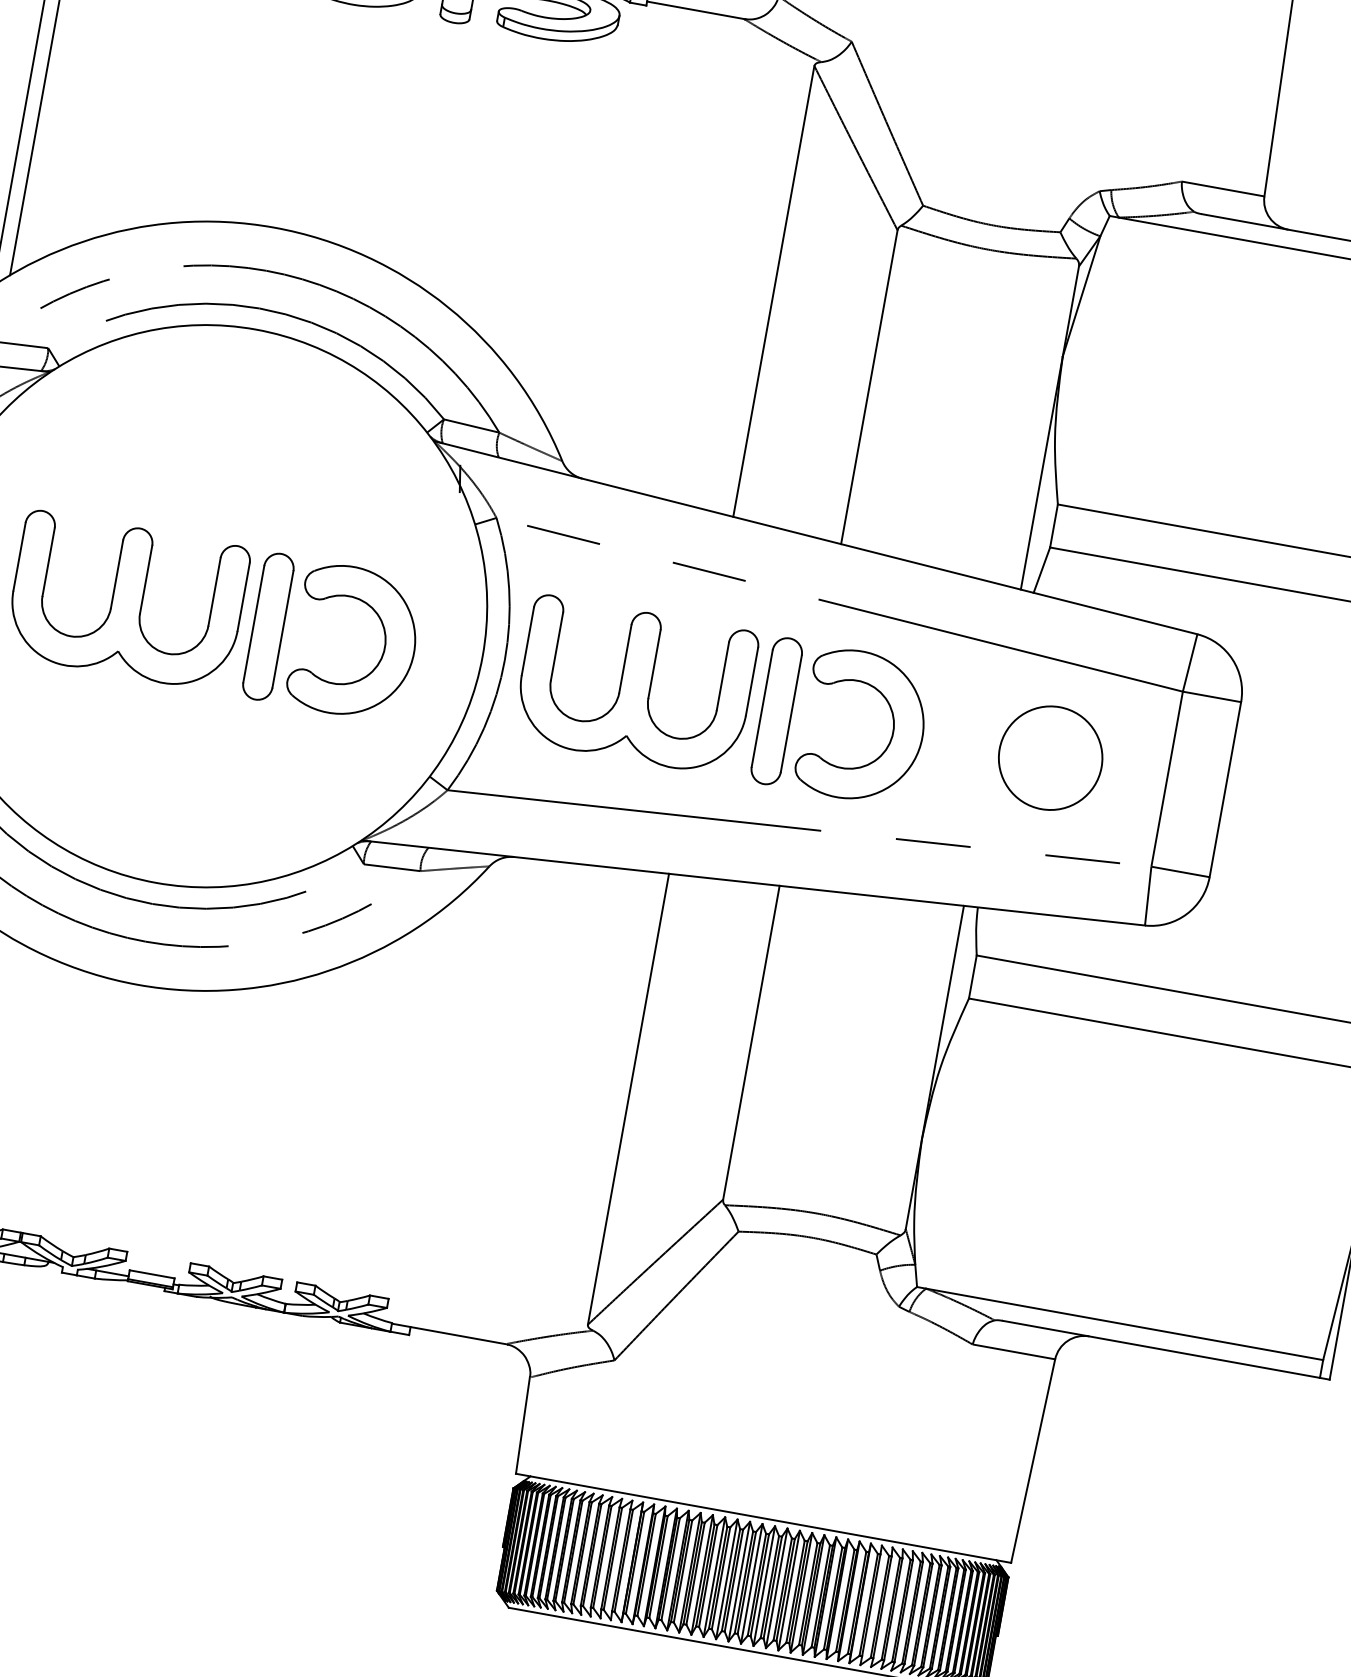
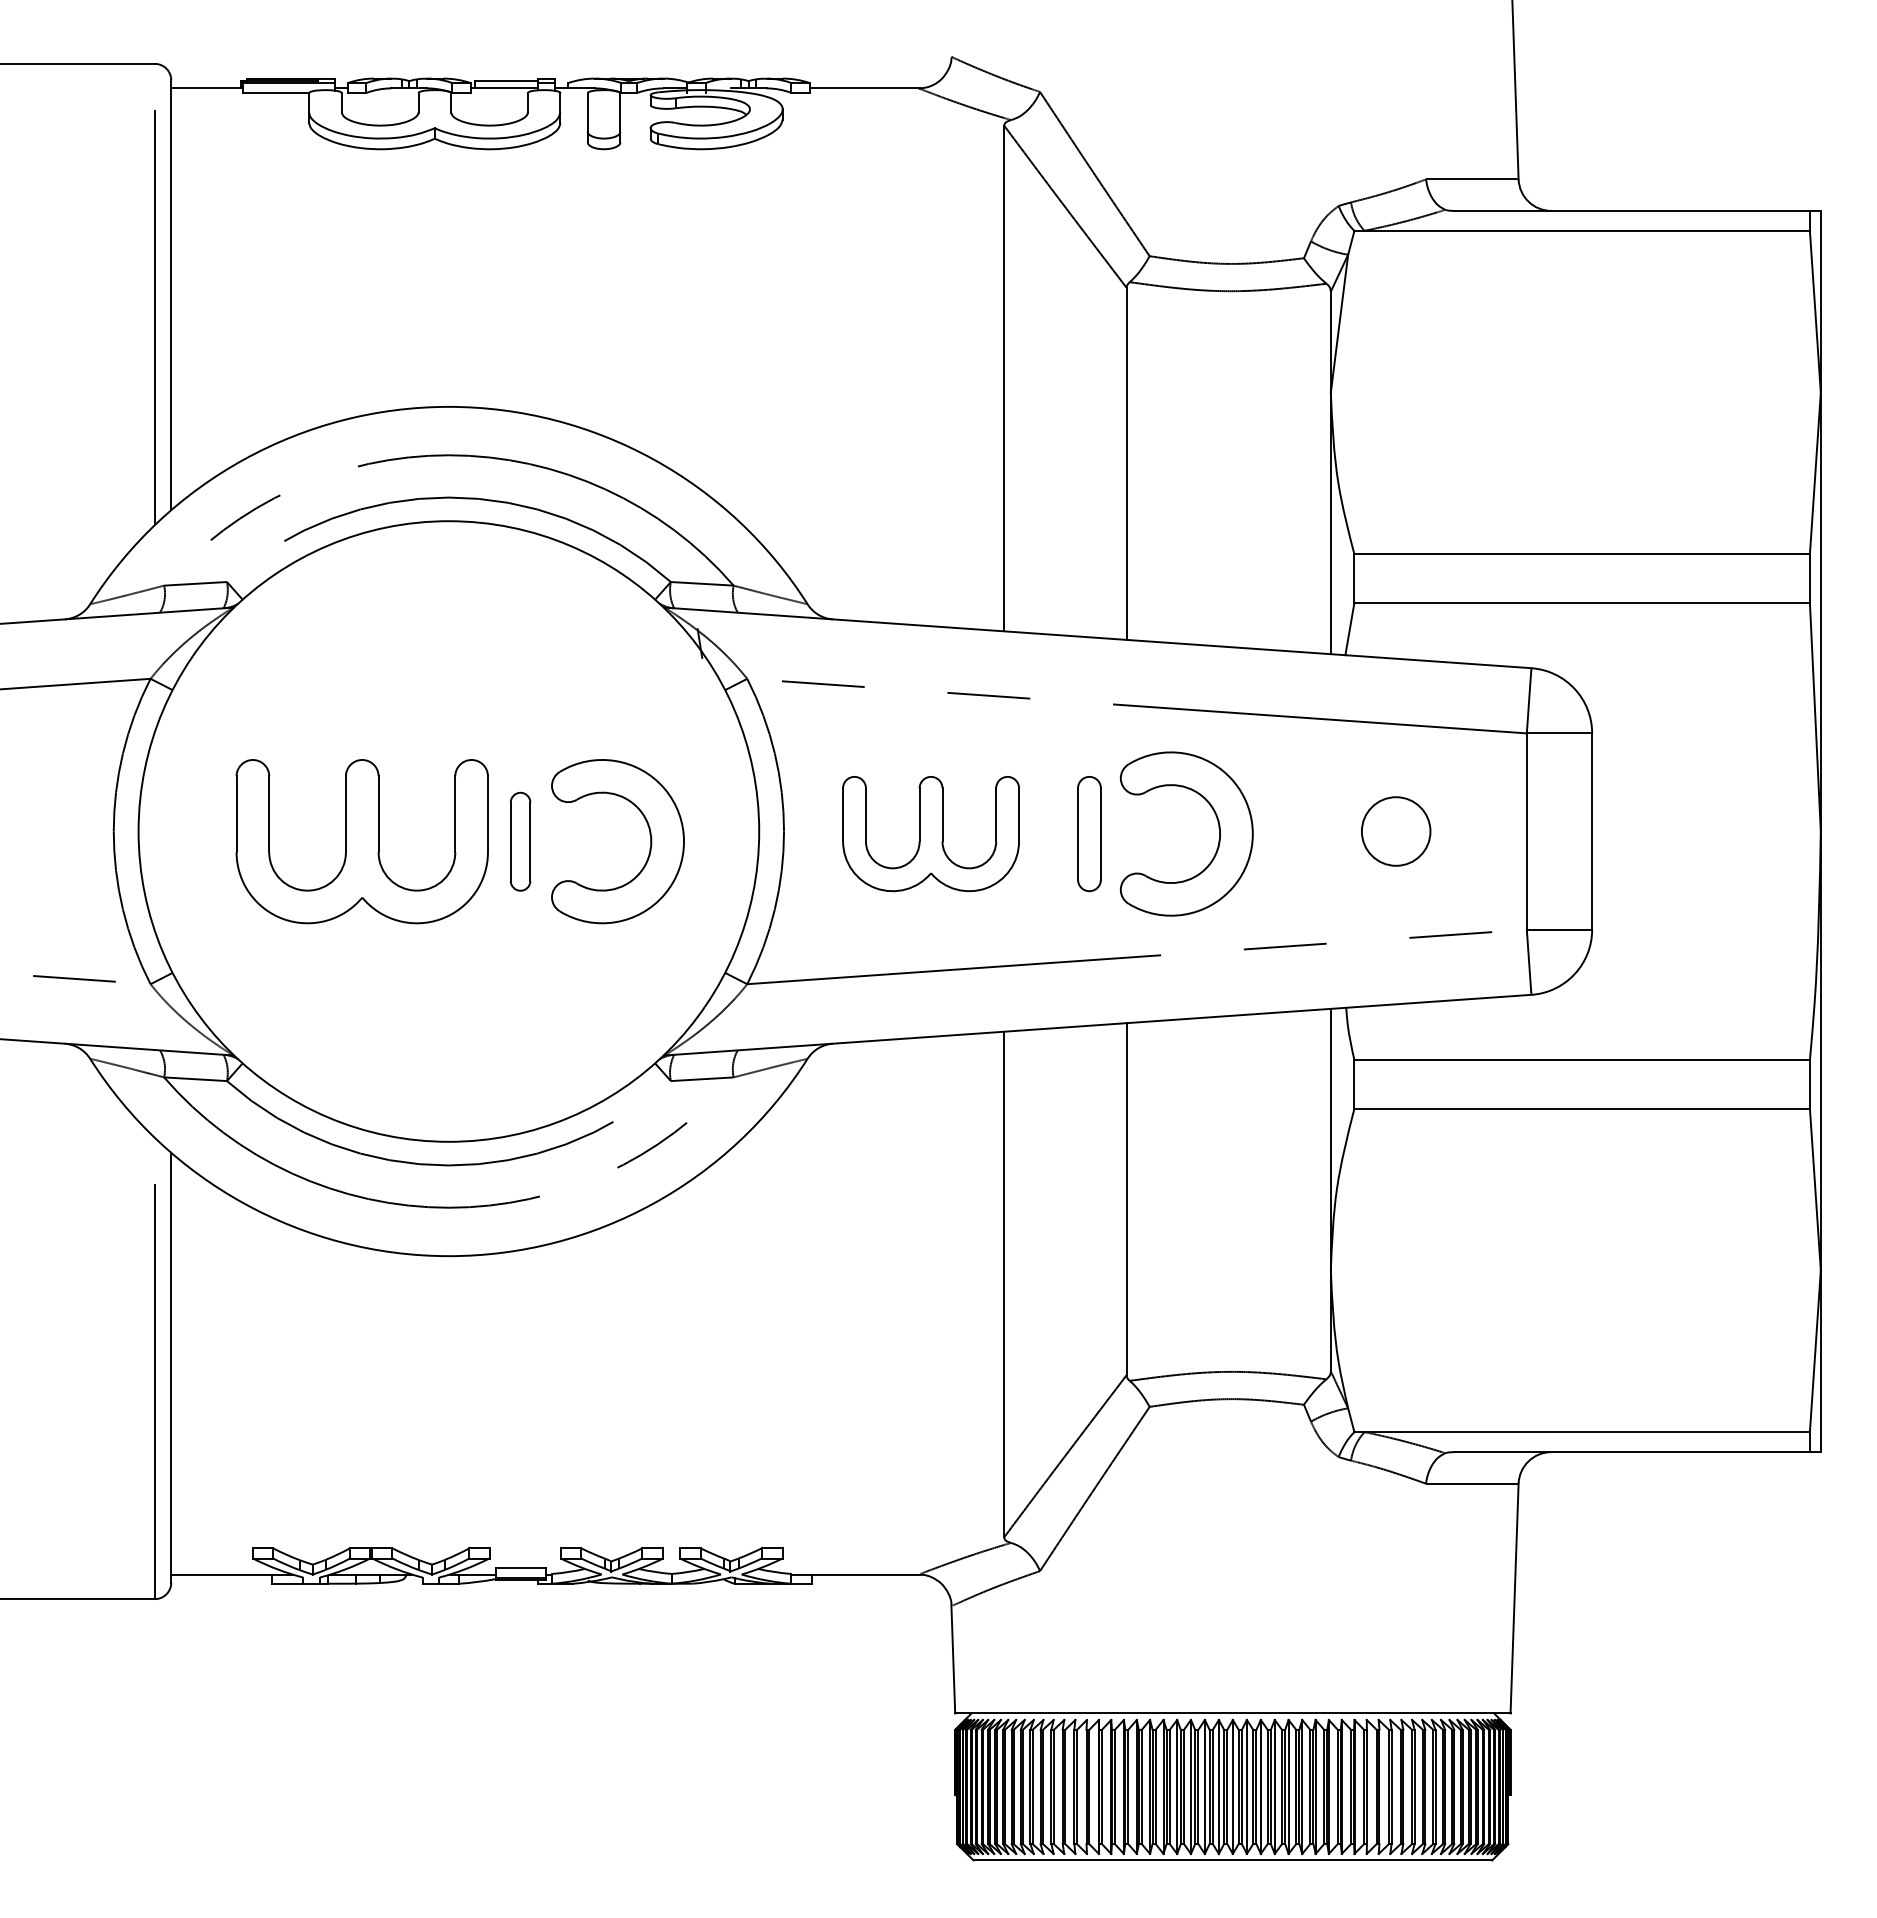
part: (268, 626) -> (520, 841), size x0.6
part: (635, 685) -> (930, 833), size x0.7
part: (776, 710) -> (1089, 833), size x0.7
circle: (1050, 758) -> (1396, 831), size x0.6

